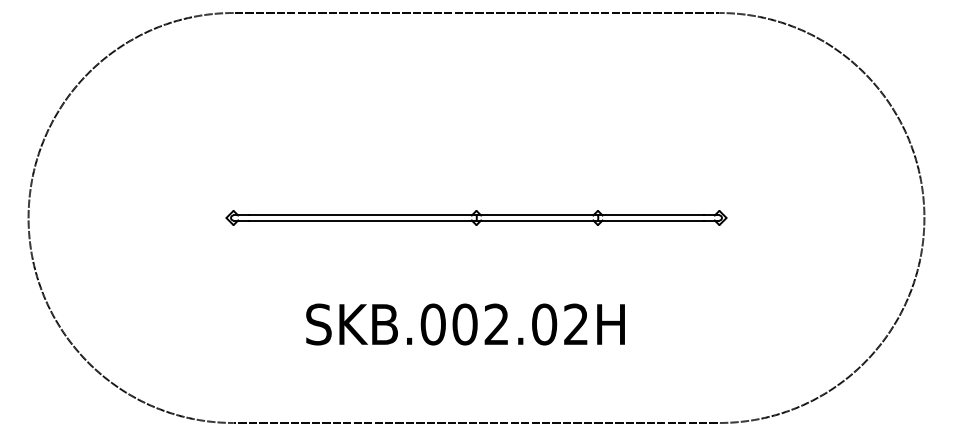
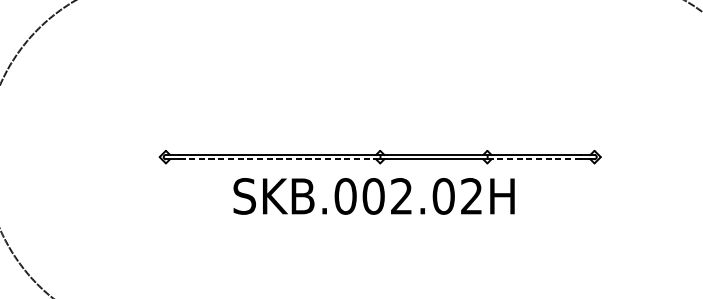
line: (362, 220) -> (279, 159), solid -> dashed
line: (651, 220) -> (534, 159), solid -> dashed
text: (465, 324) -> (374, 196), moved

